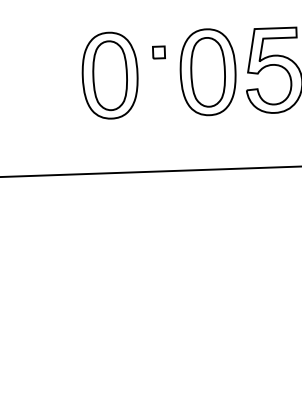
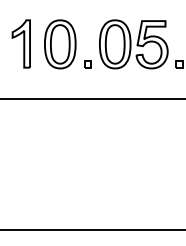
part: (157, 52) -> (87, 64), moved
part: (39, 76) -> (20, 43), added

